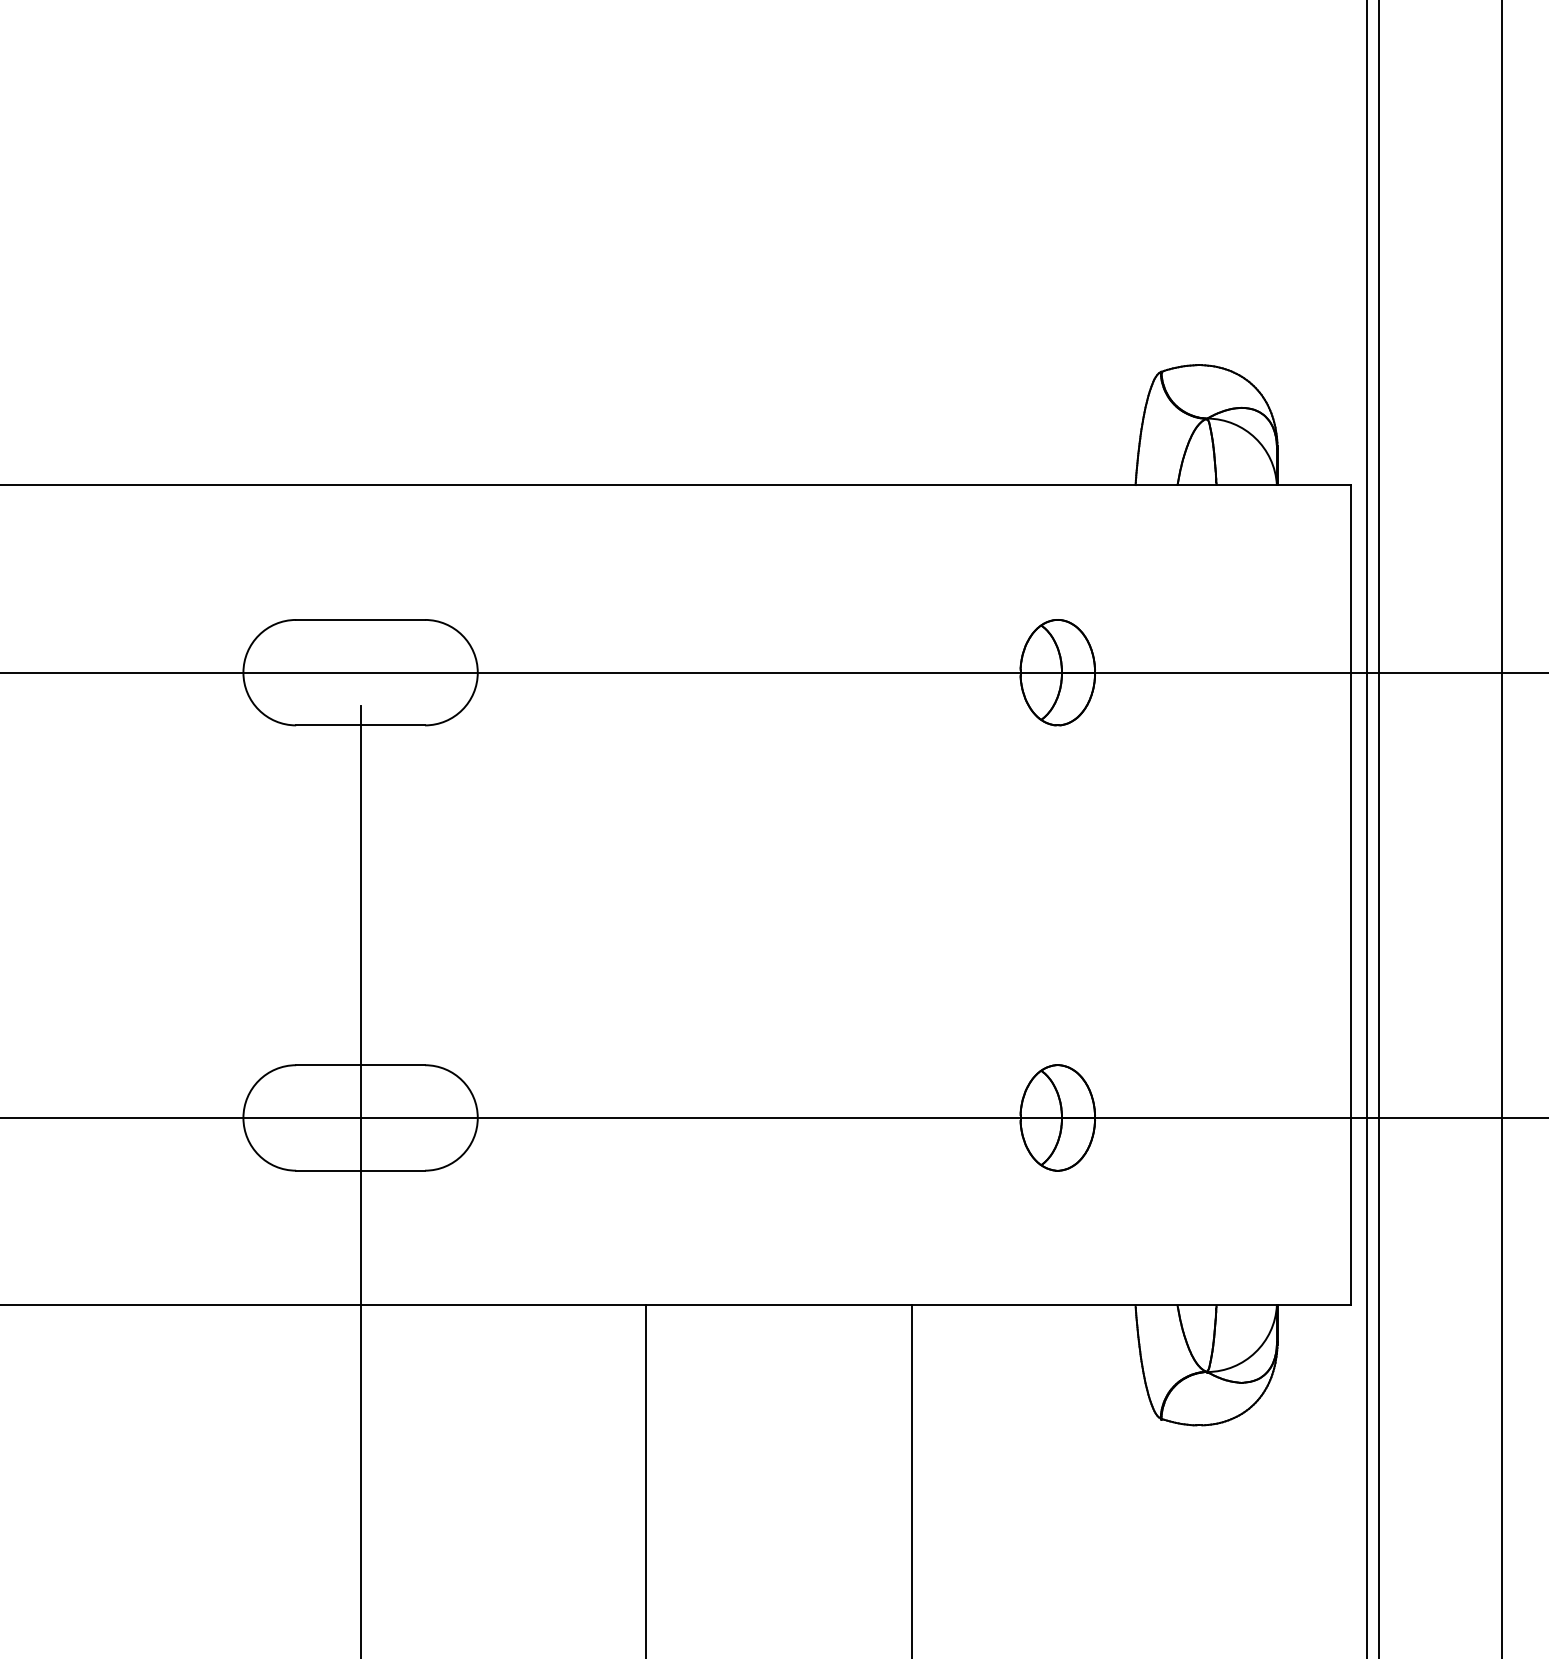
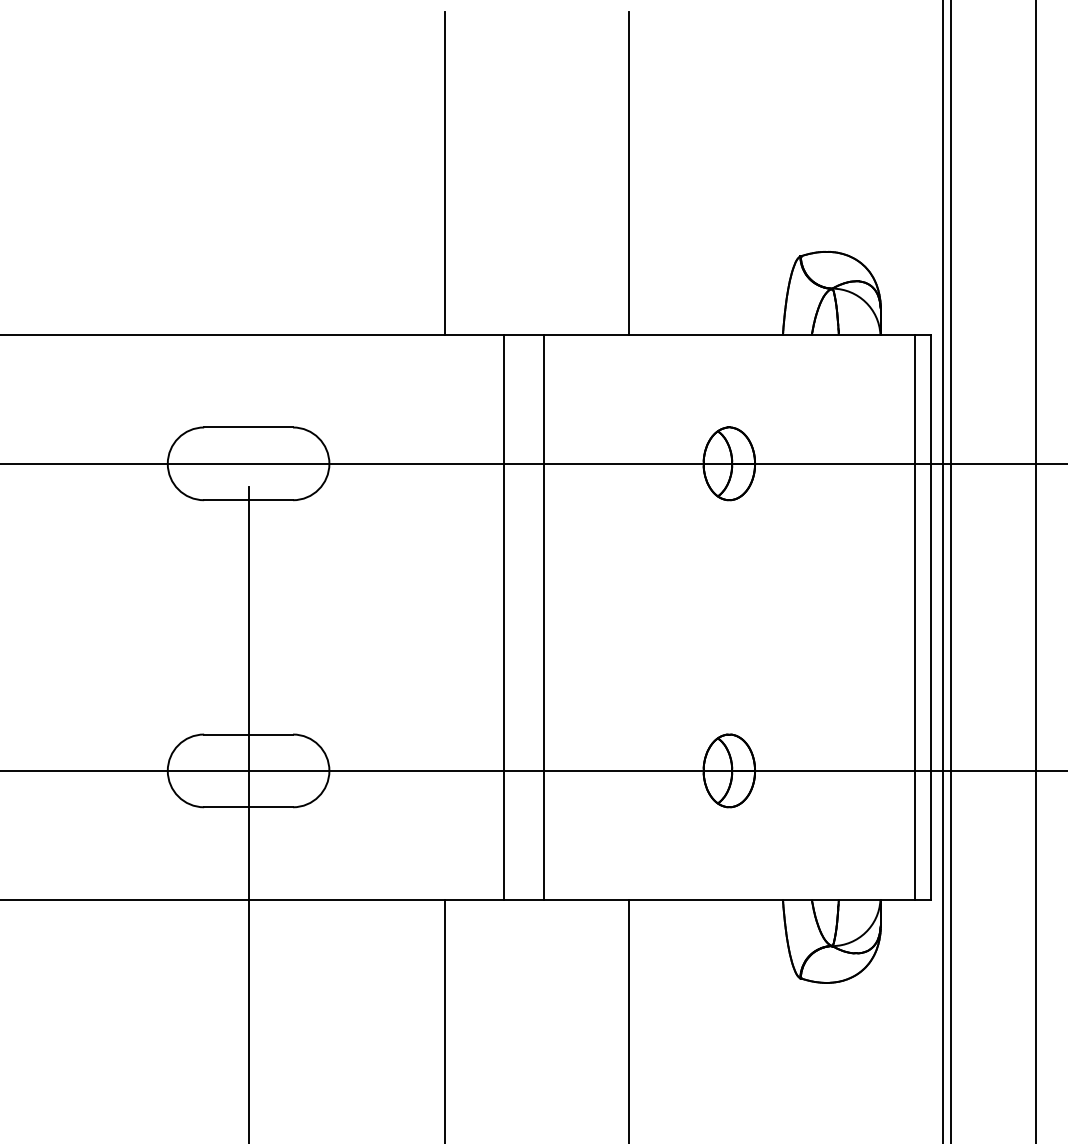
line: (646, 250) -> (445, 172), added
line: (912, 250) -> (629, 172), added
line: (730, 895) -> (503, 617), added
line: (788, 895) -> (543, 617), added
line: (1326, 895) -> (914, 617), added

